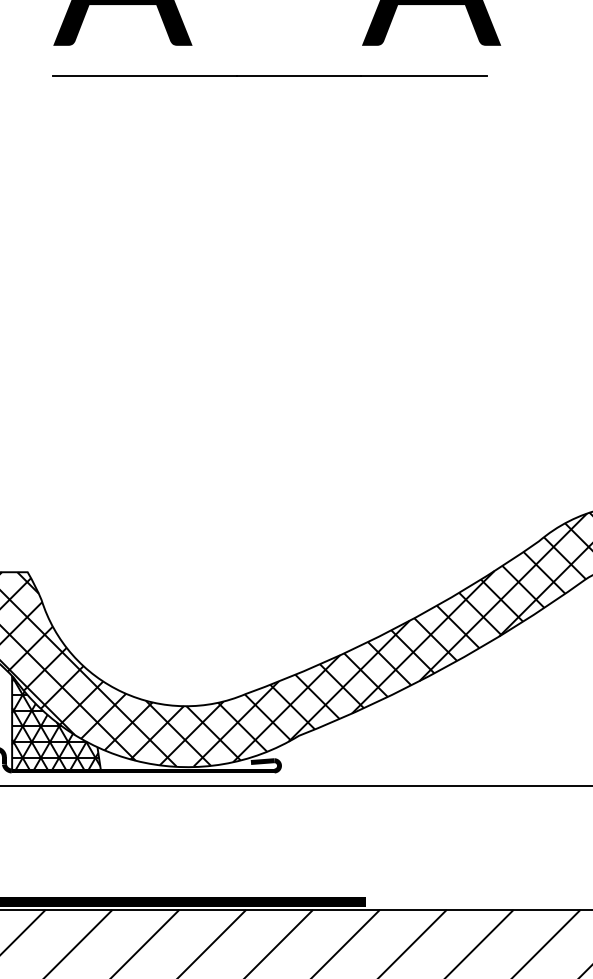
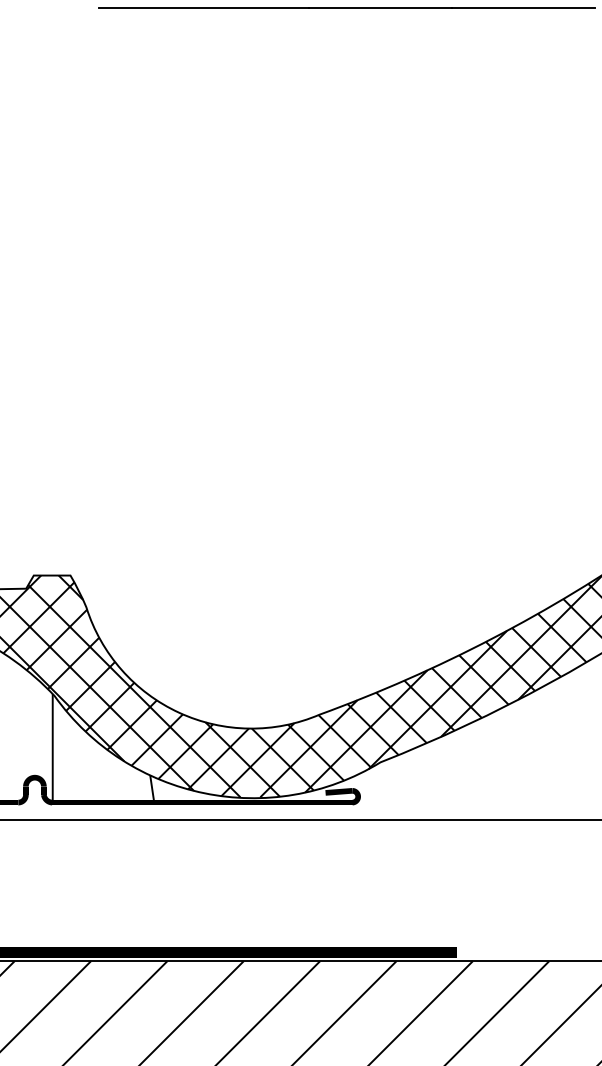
hatch: (56, 723) -> (103, 748), removed

